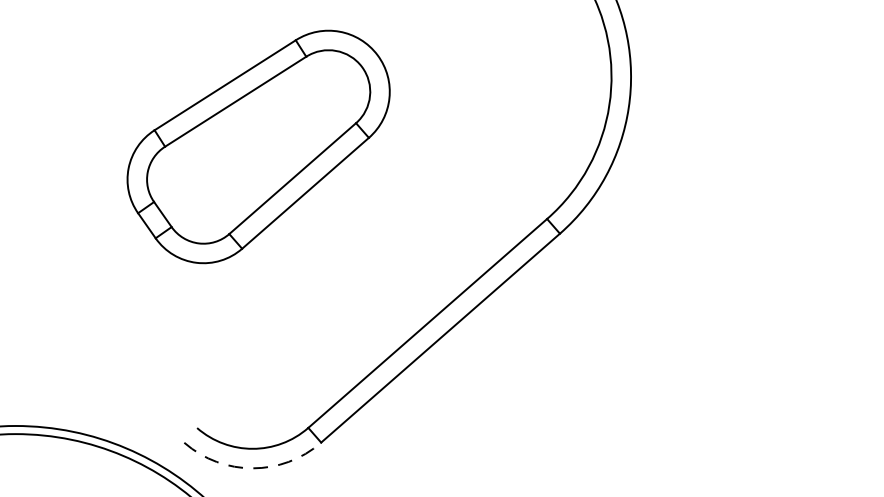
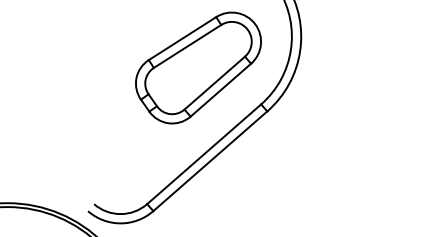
part: (258, 145) -> (198, 67), moved
arc: (252, 468) -> (120, 223), dashed -> solid

